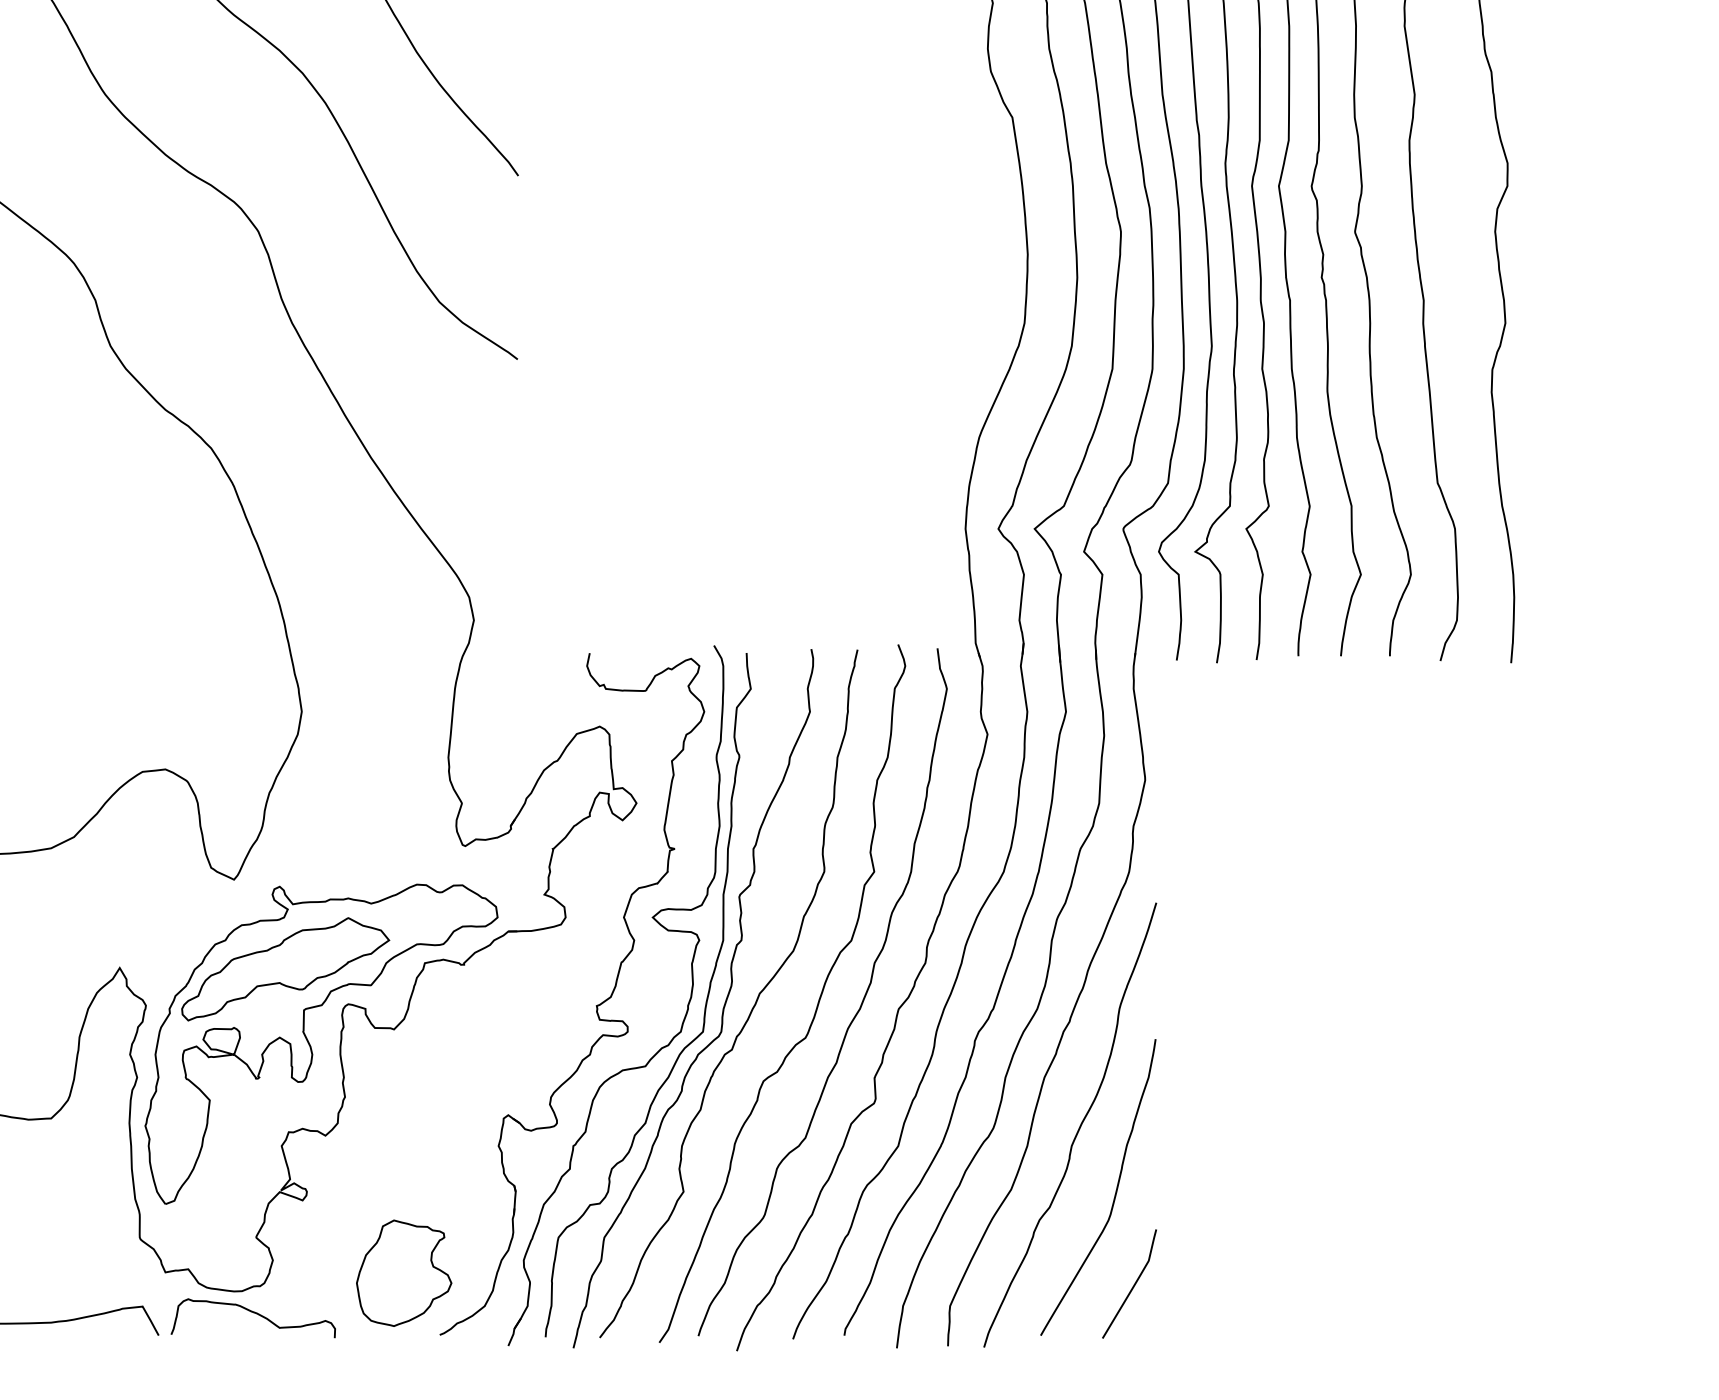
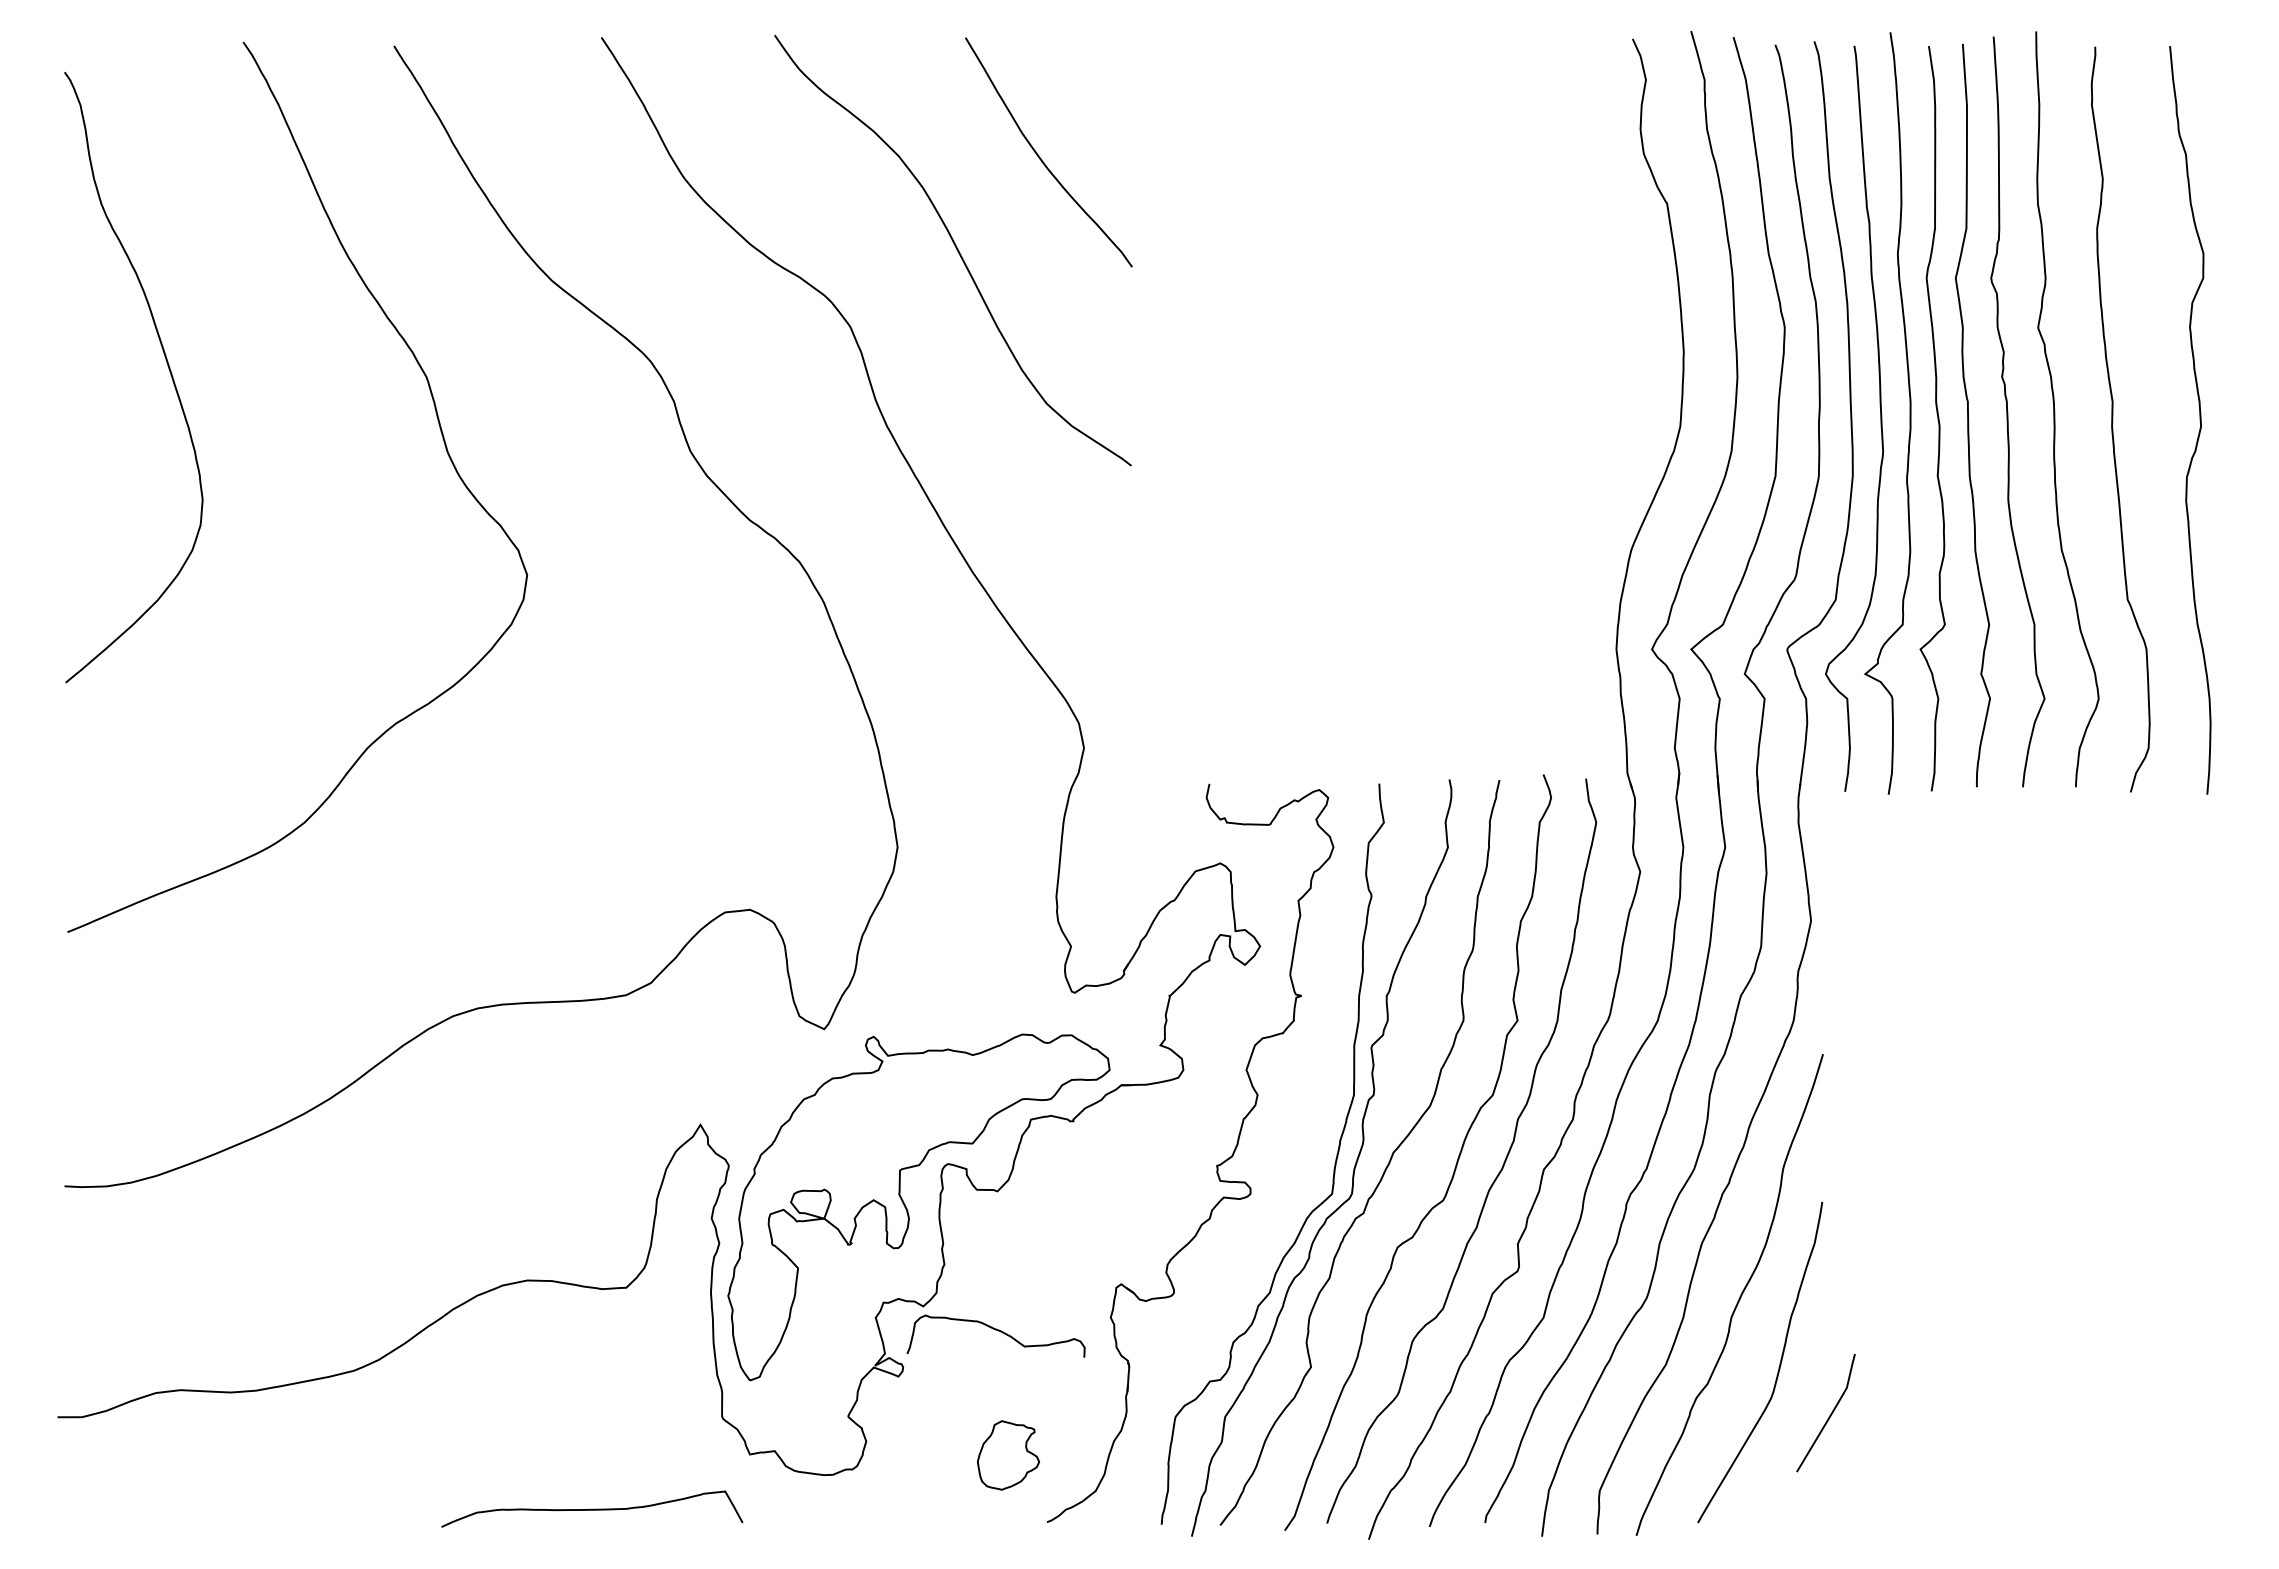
part: (286, 969) -> (880, 1126), removed
part: (661, 1047) -> (1287, 1210), removed
part: (404, 1273) -> (1008, 1455), size x0.6
curve: (1132, 1286) -> (1829, 1415), moved
curve: (252, 1313) -> (995, 1330), moved

